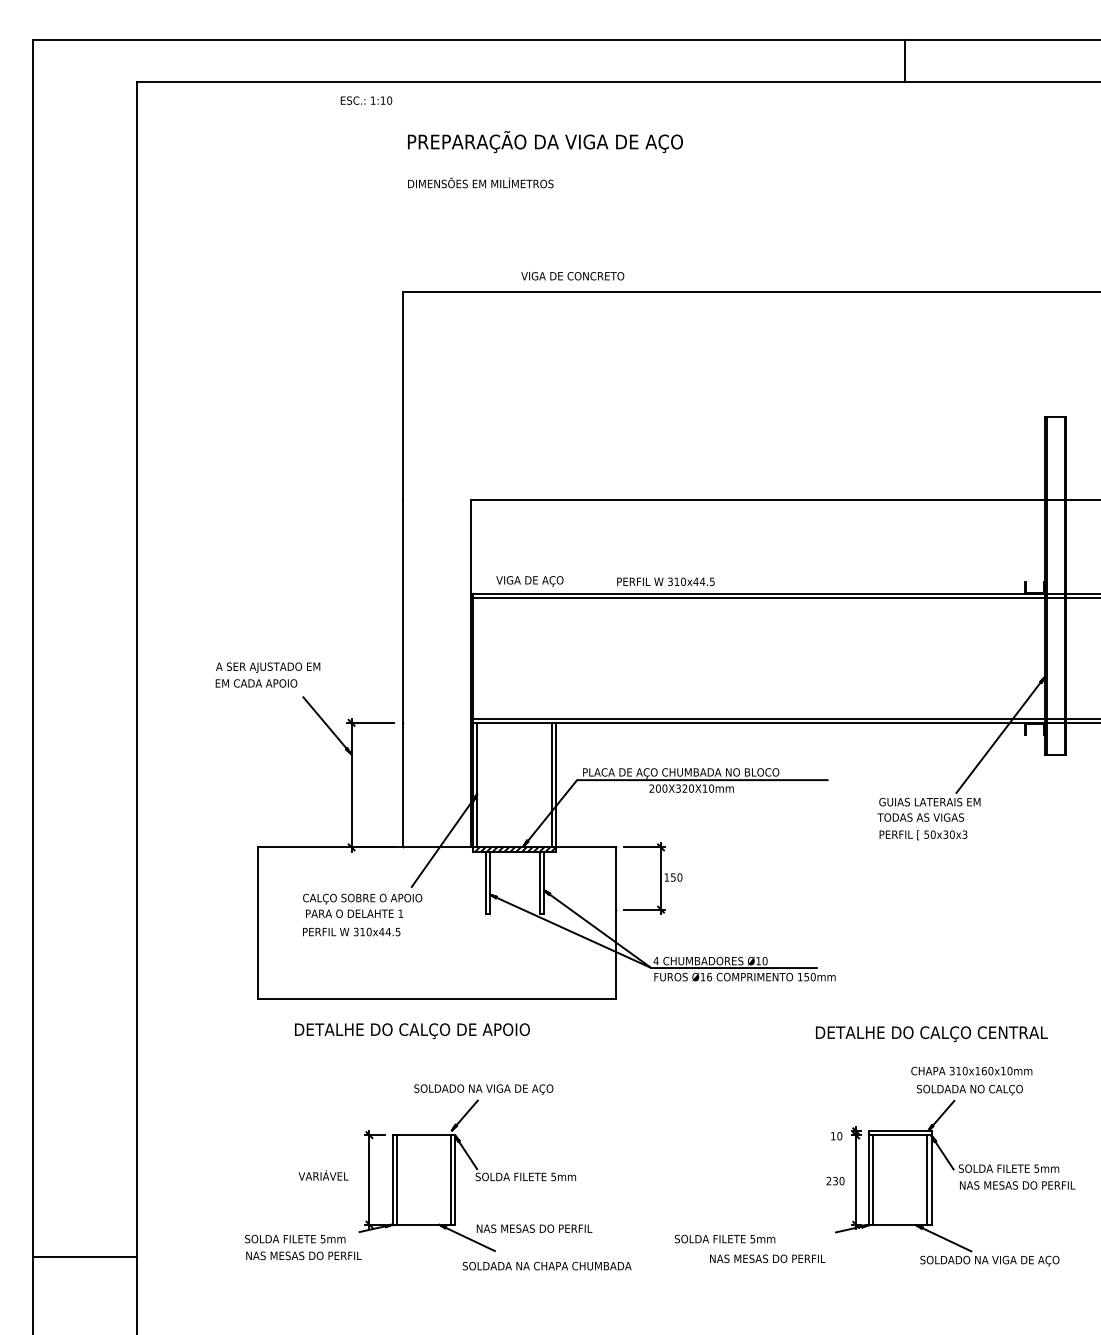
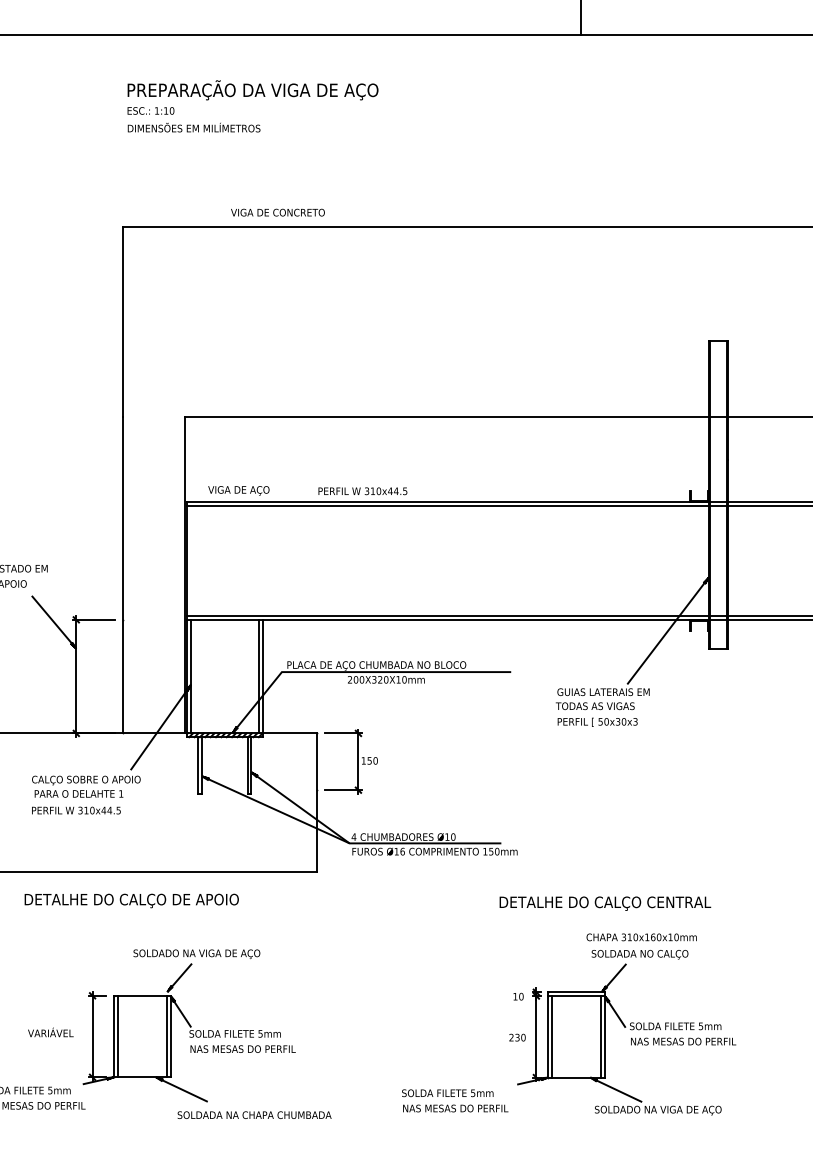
text: (366, 100) -> (150, 110), moved
text: (534, 1228) -> (243, 1048), moved
text: (724, 1238) -> (447, 1092), moved

